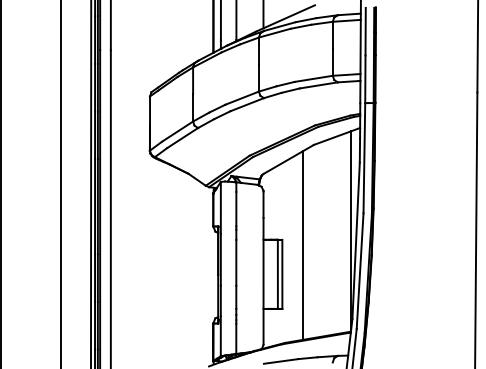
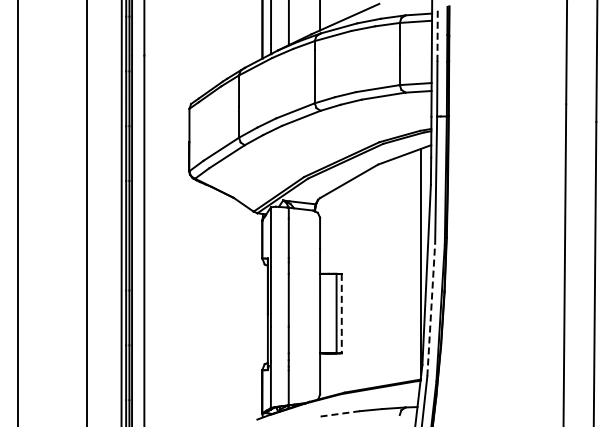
line: (365, 30) -> (437, 33), solid -> dashed
line: (302, 244) -> (365, 279), removed
line: (360, 270) -> (431, 309), solid -> dashed
line: (282, 274) -> (341, 313), solid -> dashed
line: (281, 361) -> (340, 413), solid -> dashed

